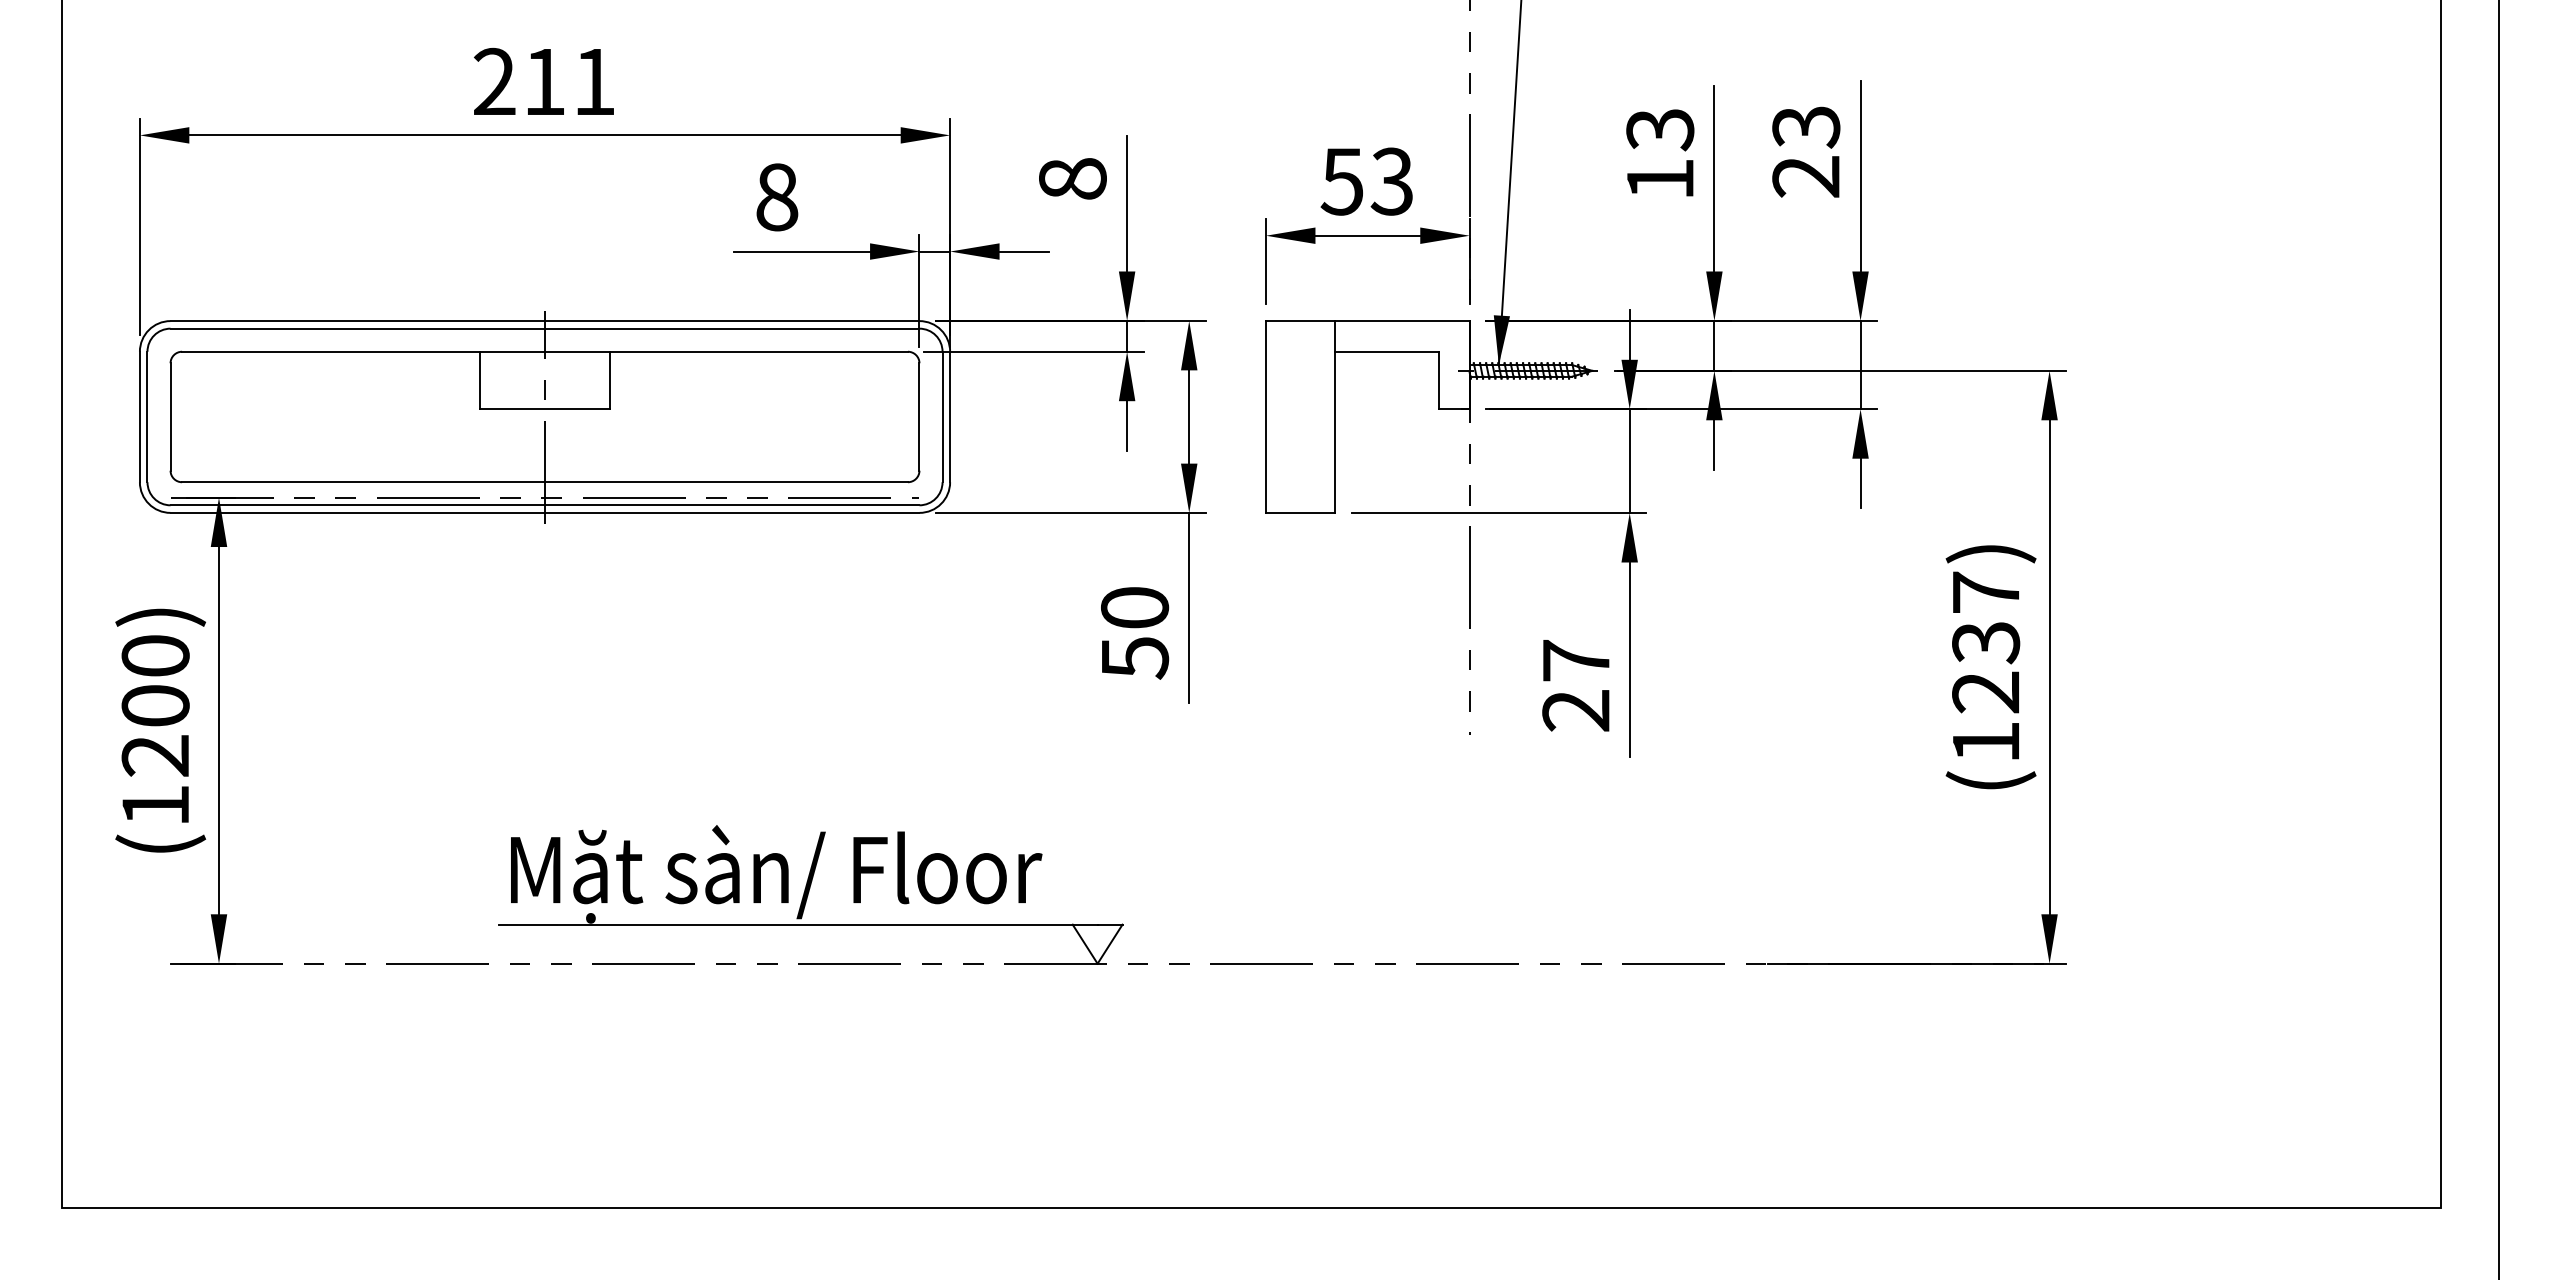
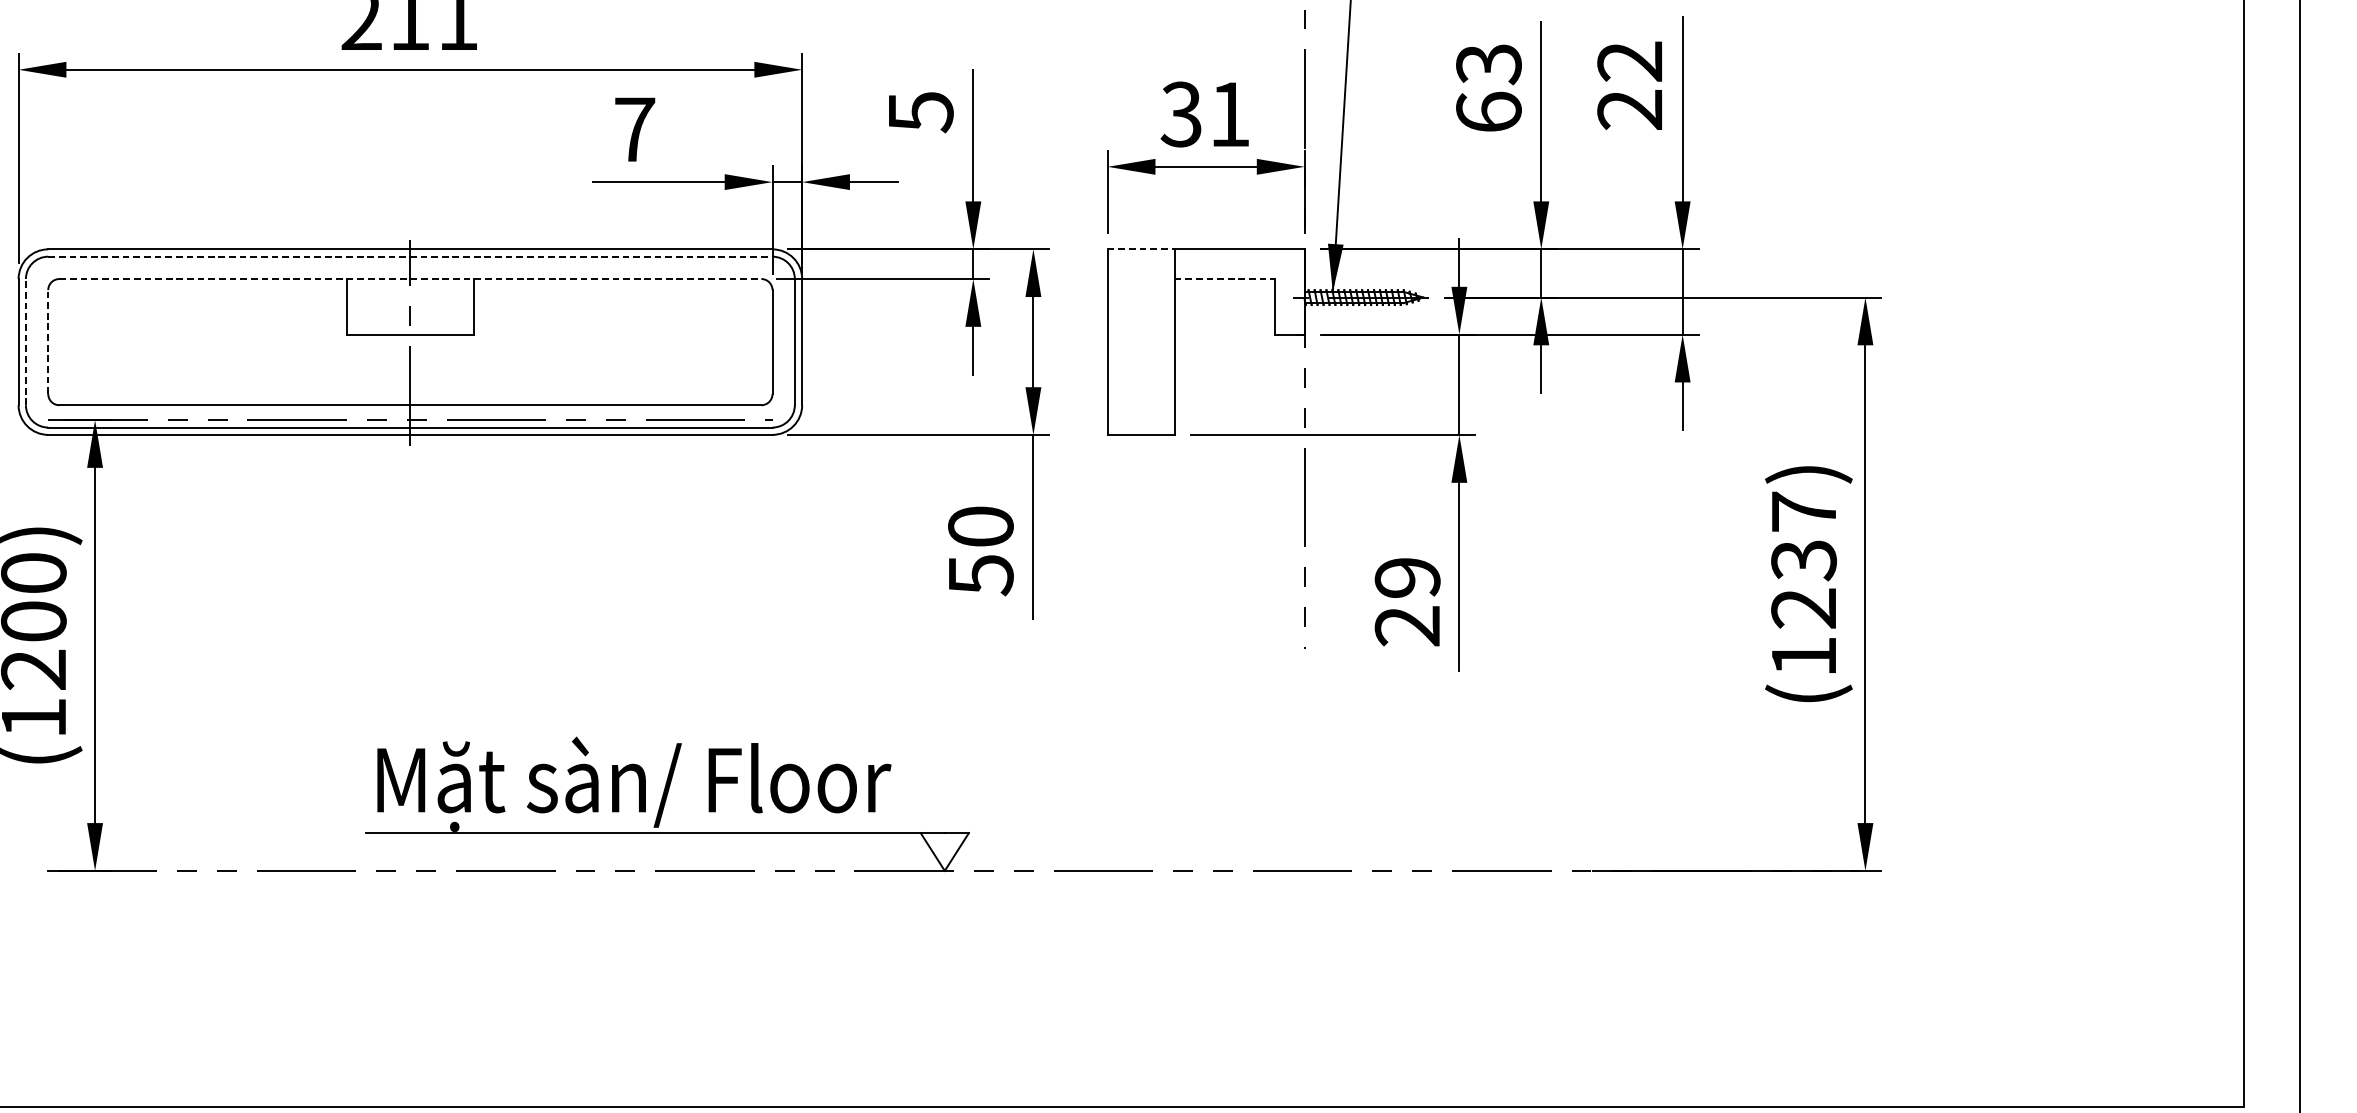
text: (1806, 127) -> (1630, 62), 23 -> 22
text: (1660, 178) -> (1489, 111), 13 -> 63
text: (1072, 179) -> (920, 112), 8 -> 5
text: (1366, 181) -> (1204, 114), 53 -> 31
text: (777, 197) -> (635, 129), 8 -> 7
line: (1300, 320) -> (1141, 248), solid -> dashed
line: (545, 328) -> (410, 256), solid -> dashed
line: (545, 351) -> (410, 278), solid -> dashed
line: (1387, 351) -> (1225, 278), solid -> dashed
line: (147, 416) -> (25, 341), solid -> dashed
line: (170, 417) -> (48, 342), solid -> dashed
text: (1576, 660) -> (1407, 577), 27 -> 29

